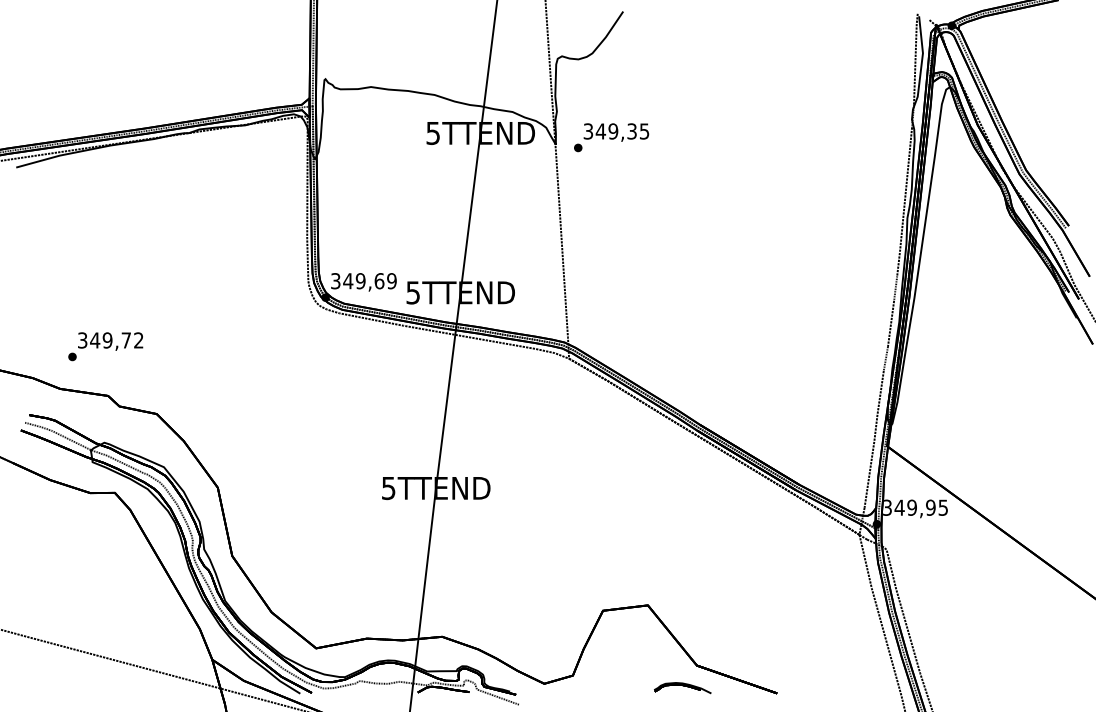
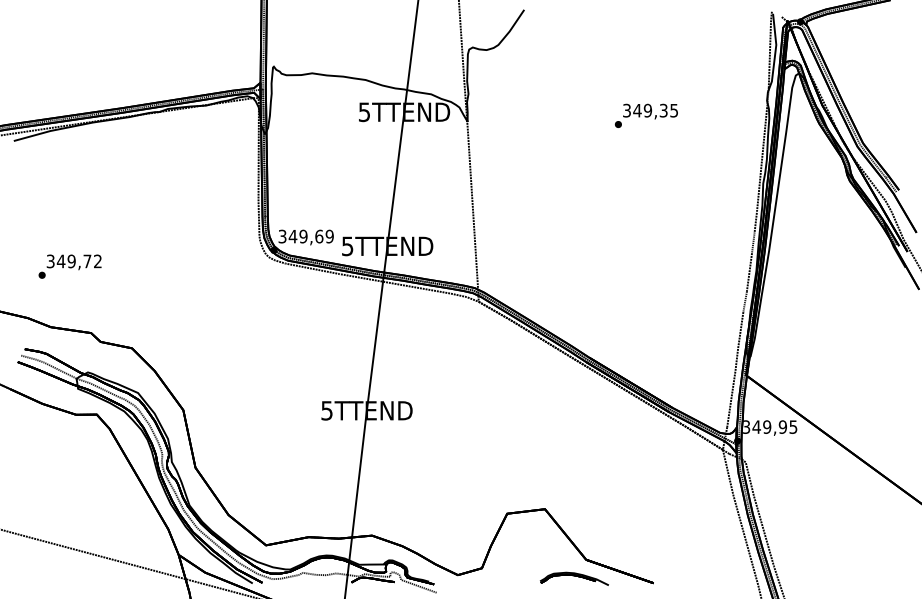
text: (610, 137) -> (645, 115), moved
text: (105, 346) -> (69, 266), moved
part: (681, 687) -> (573, 578), size x1.43

